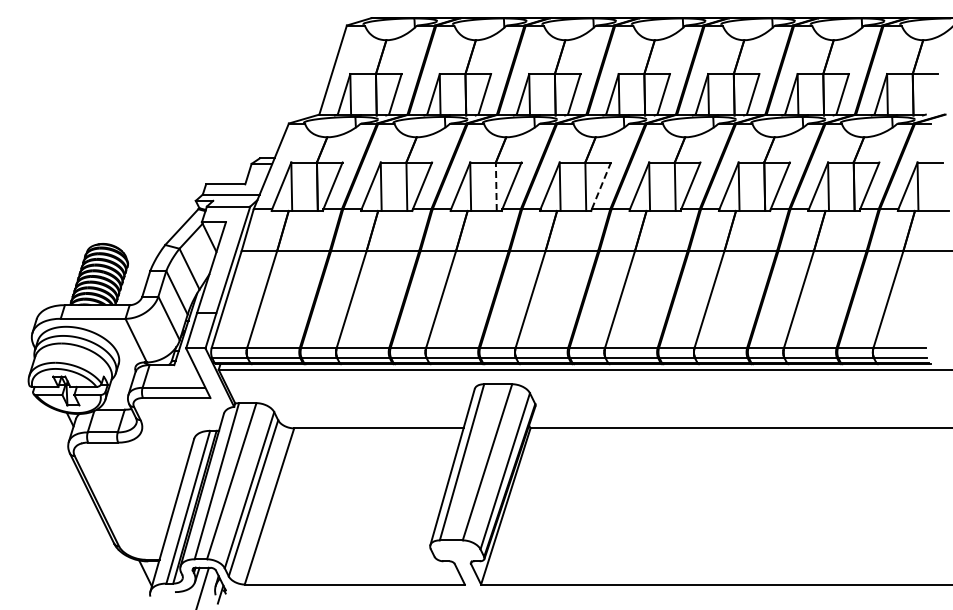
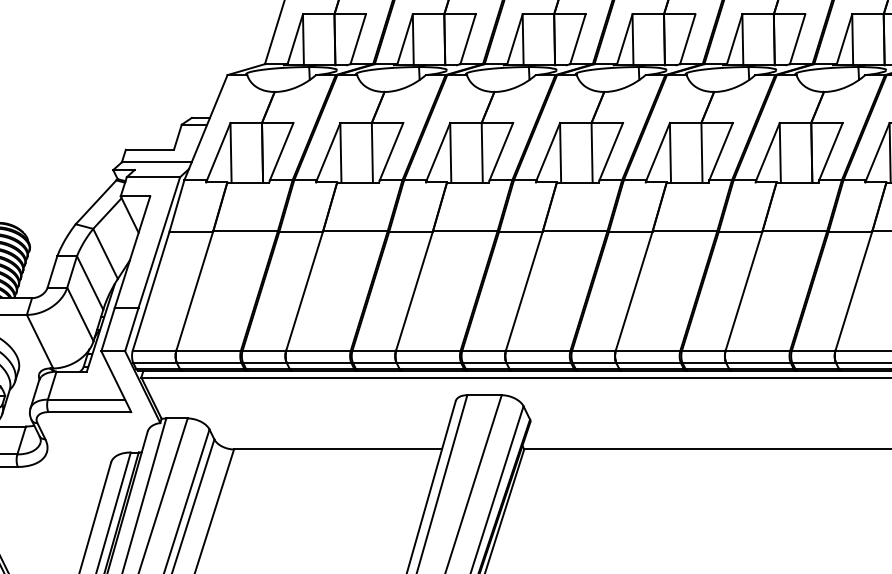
line: (601, 185) -> (611, 151), dashed -> solid
line: (496, 186) -> (482, 152), dashed -> solid

